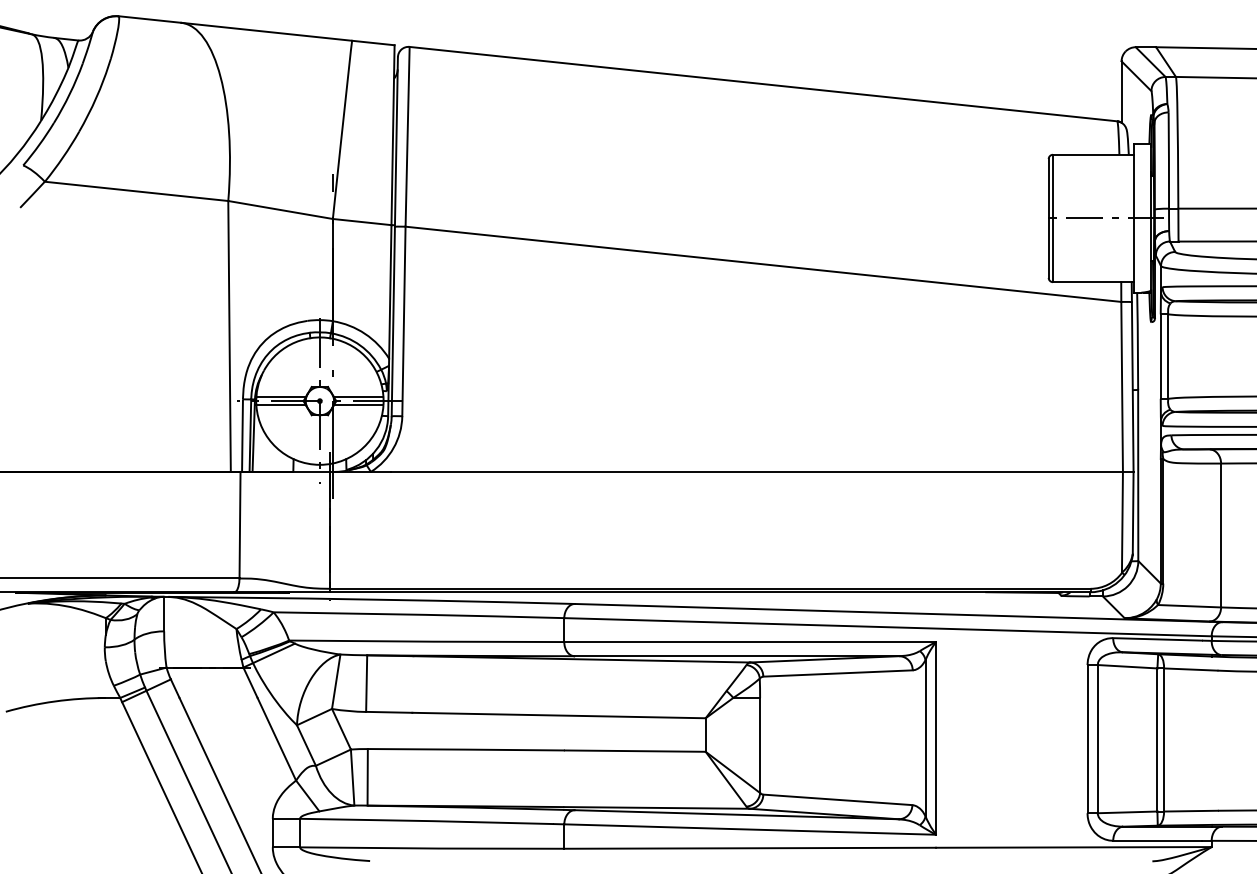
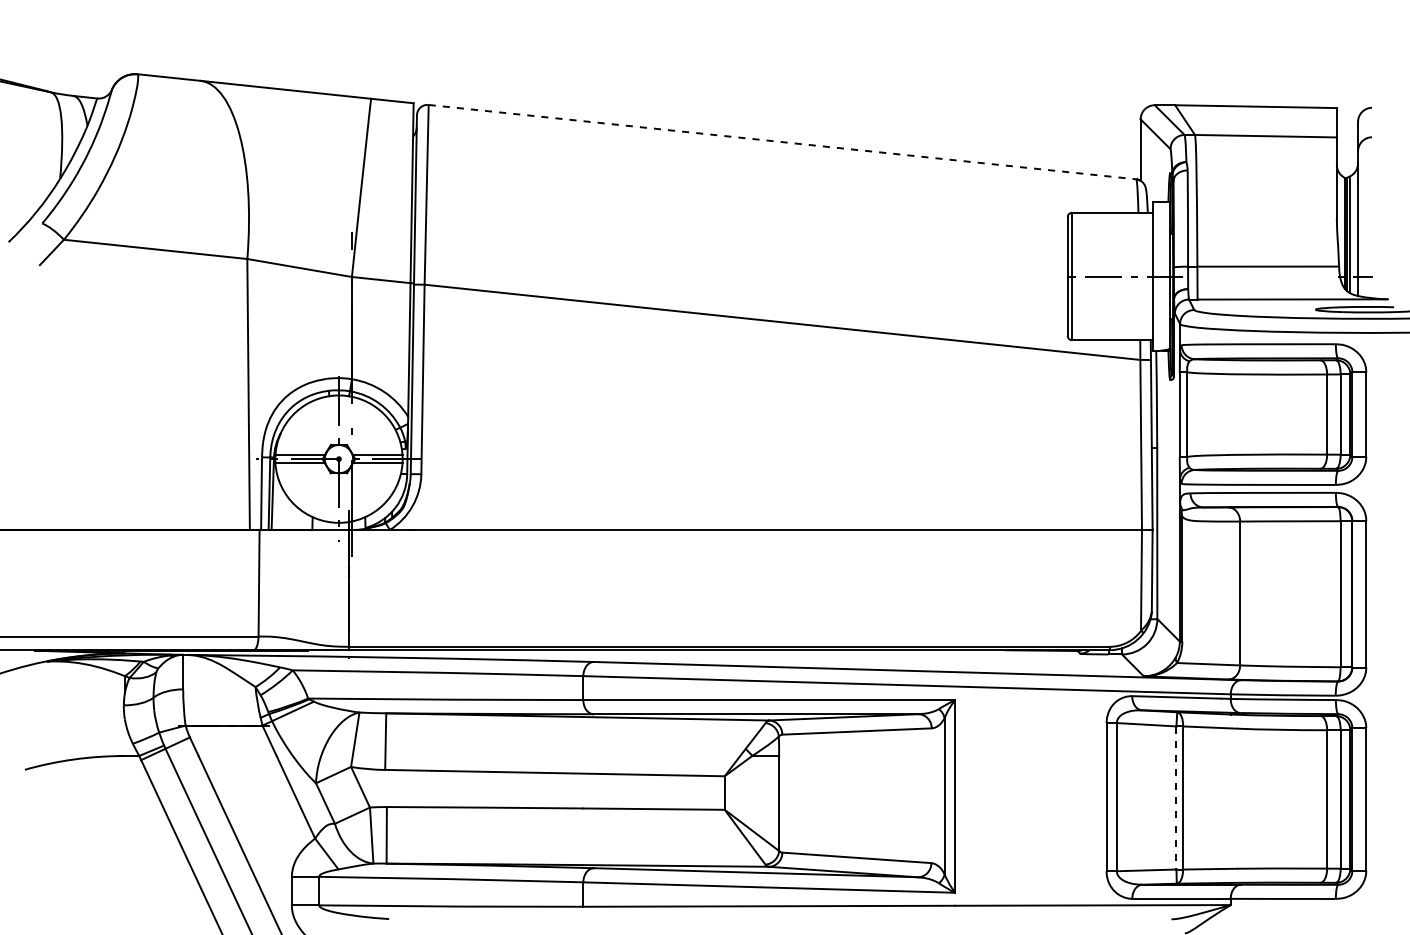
line: (763, 84) -> (782, 142), solid -> dashed
line: (1157, 740) -> (1176, 798), solid -> dashed

